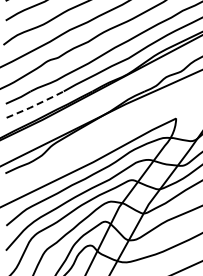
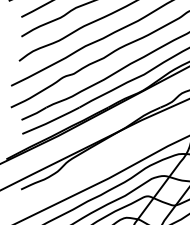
line: (36, 104) -> (52, 120), dashed -> solid

